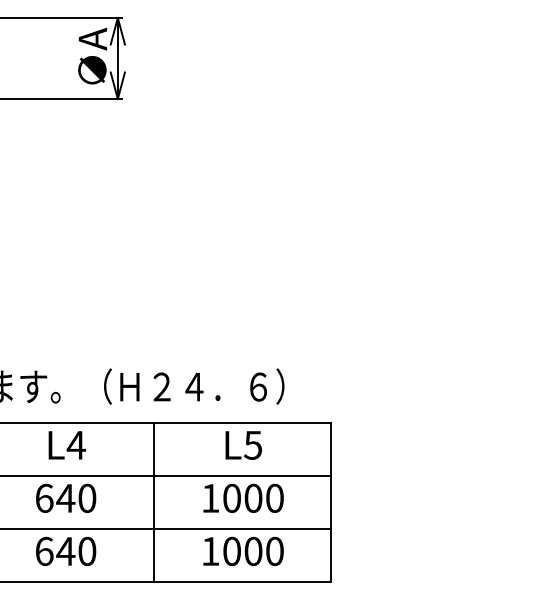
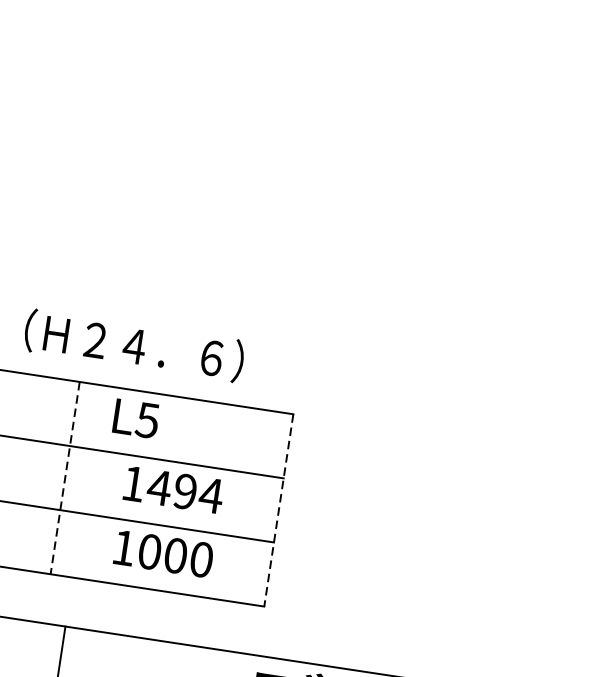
text: (243, 445) -> (135, 418), moved
text: (253, 497) -> (185, 490), 1000 -> 1494
line: (154, 502) -> (65, 478), solid -> dashed
line: (331, 502) -> (278, 510), solid -> dashed

